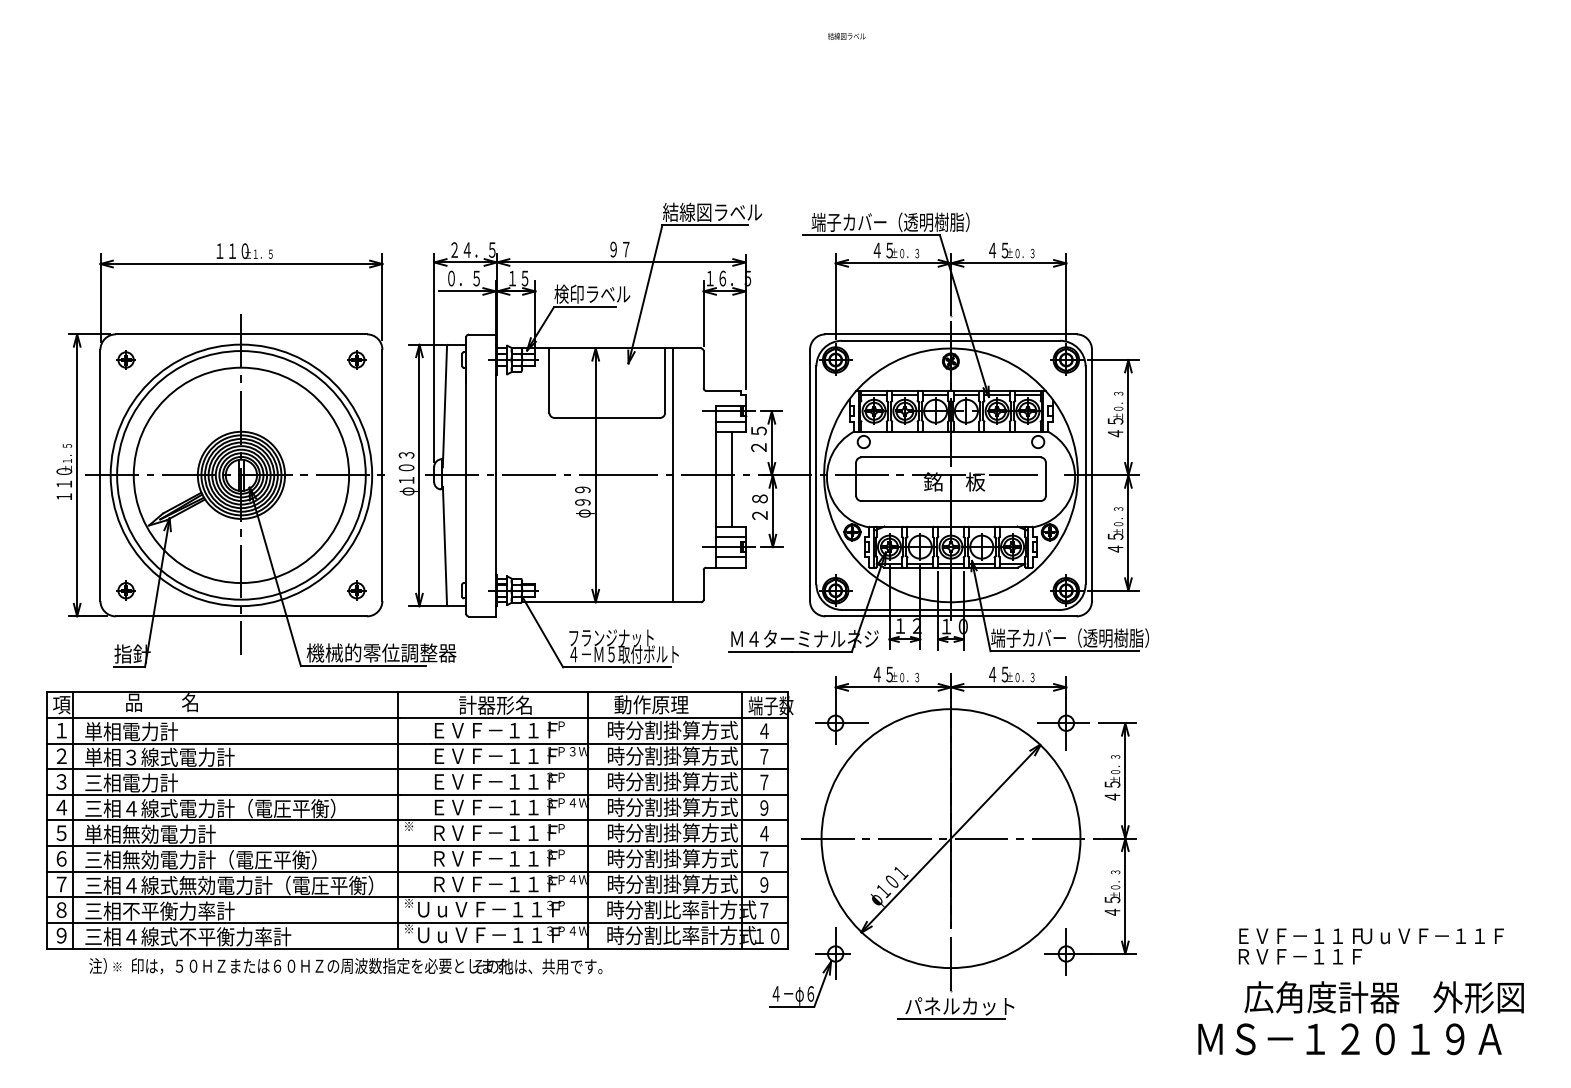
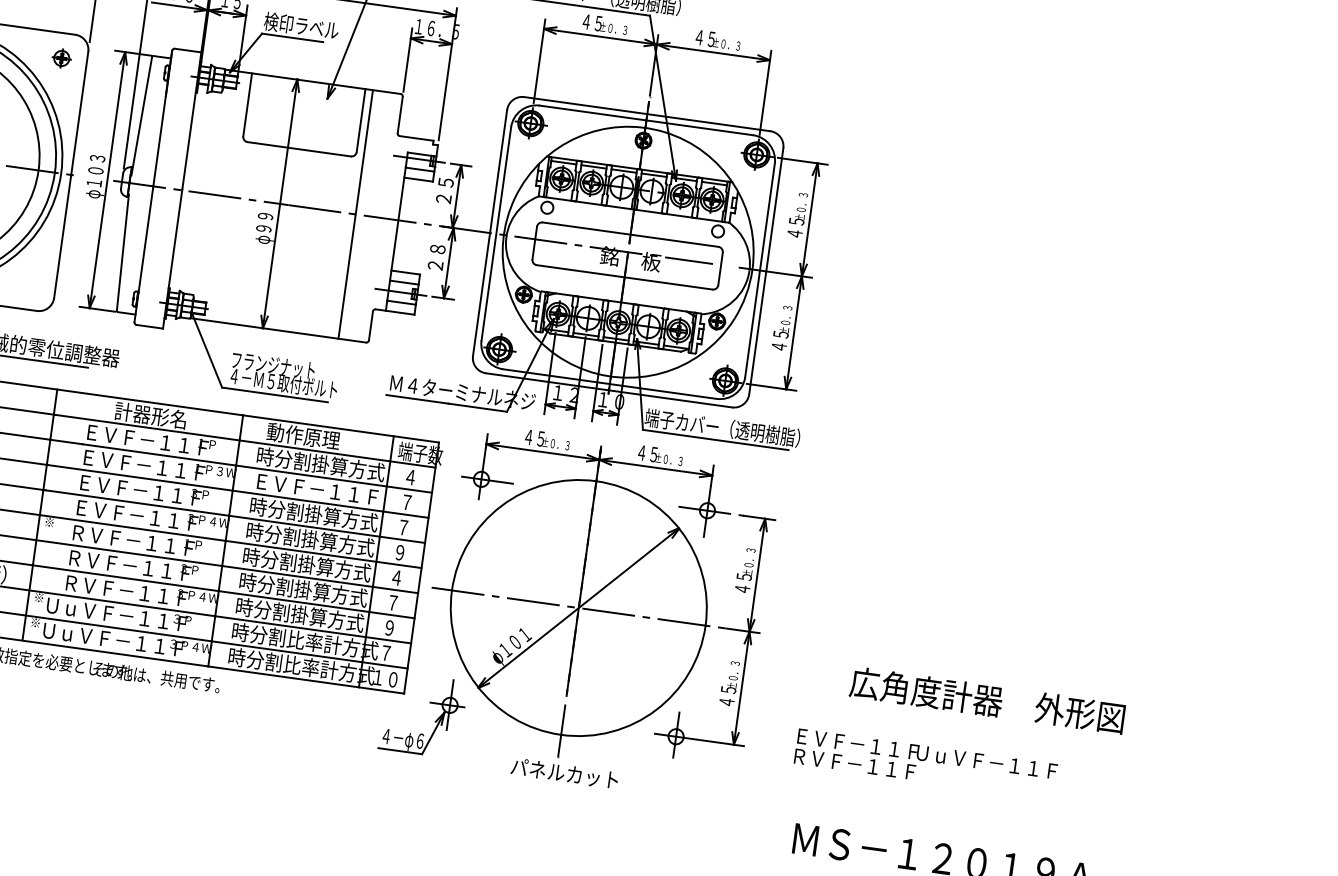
line: (731, 478) -> (412, 225), removed
part: (356, 590) -> (30, 284), removed
text: (672, 755) -> (317, 488), 時分割掛算方式 -> ＥＶＦ－１１Ｆ
text: (1370, 946) -> (925, 763), moved
text: (1383, 997) -> (986, 700), moved
line: (950, 1018) -> (553, 784), removed

